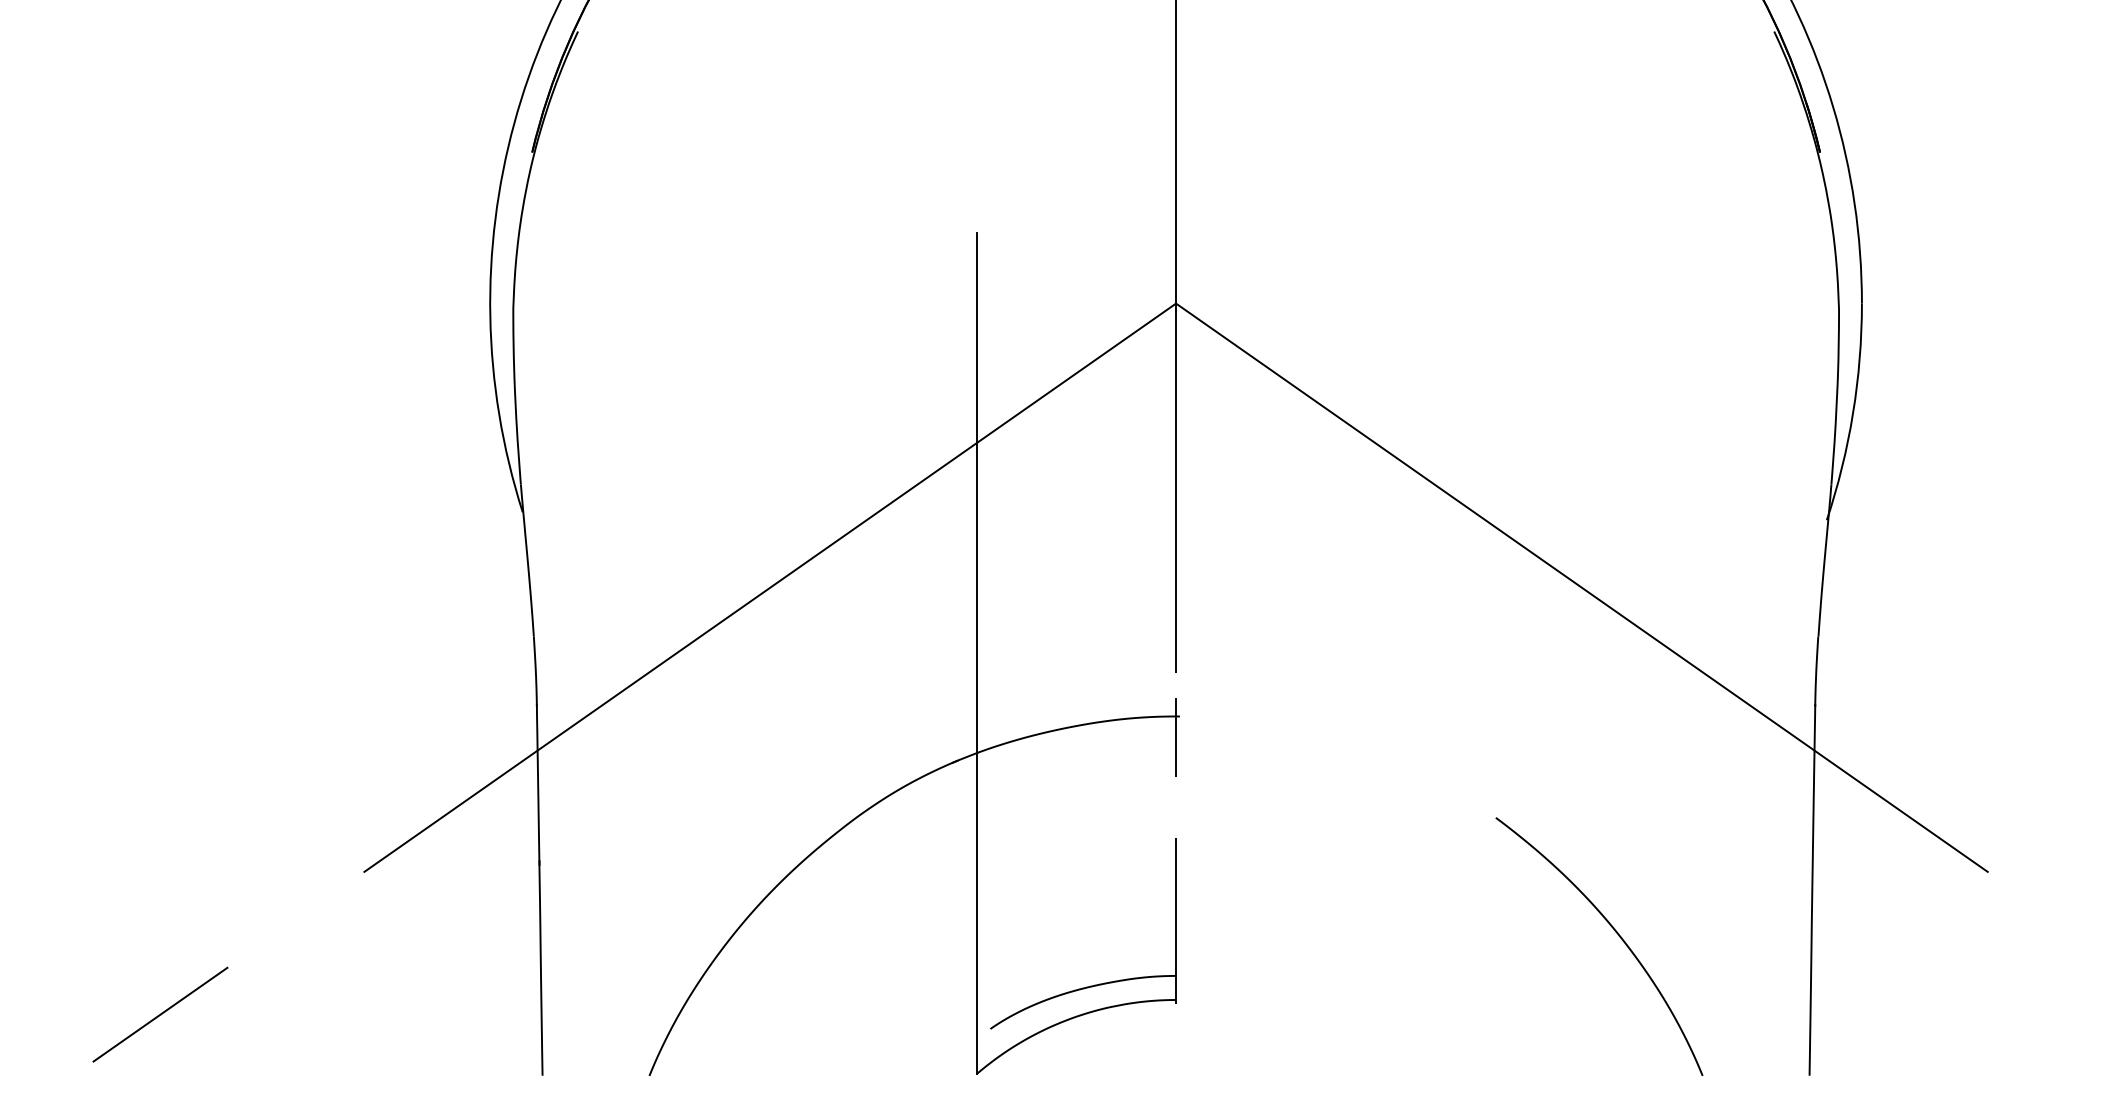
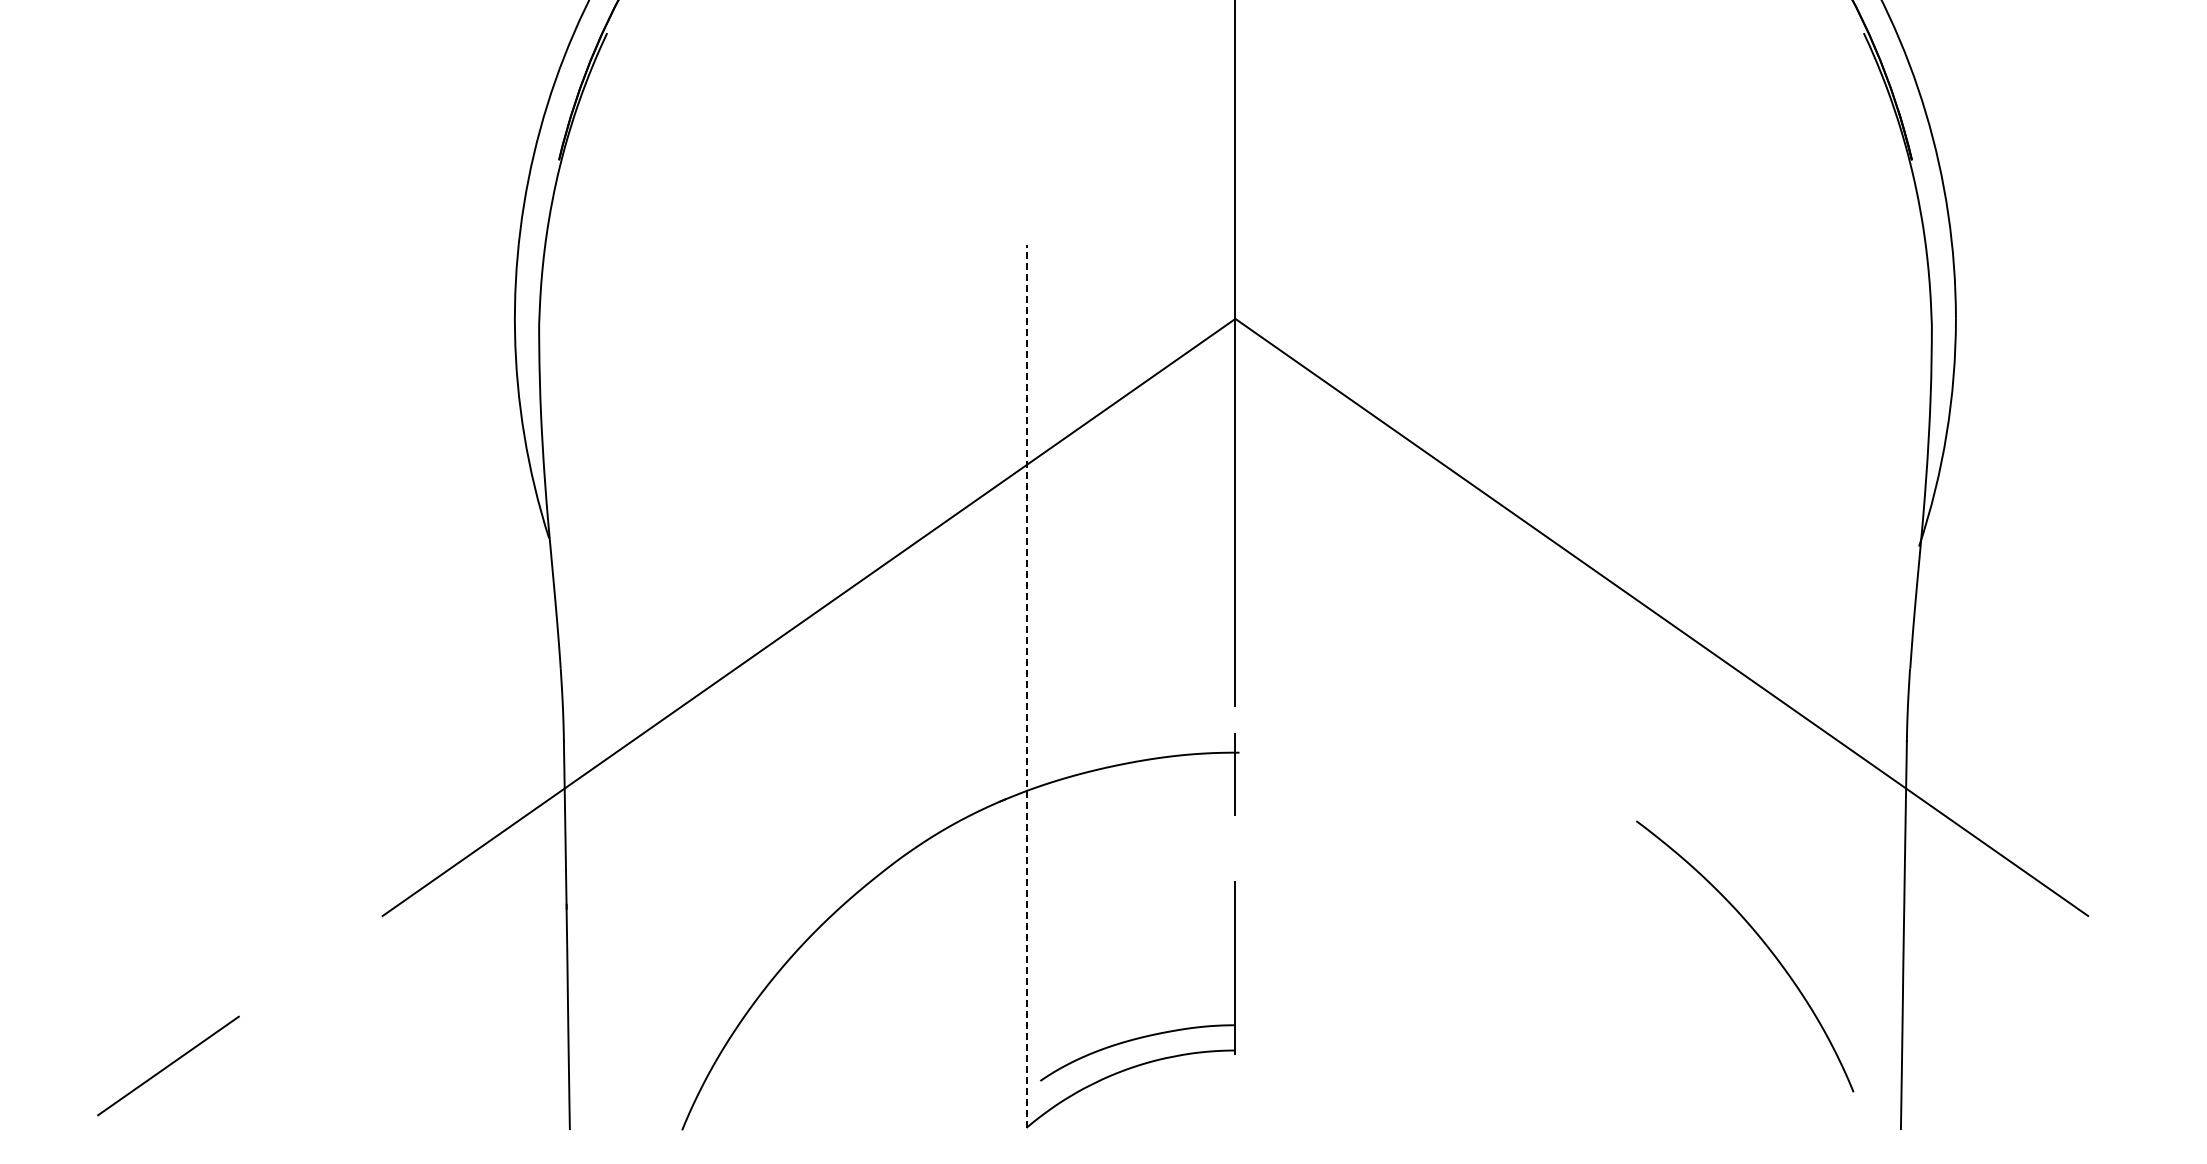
line: (977, 653) -> (1026, 686), solid -> dashed
curve: (1616, 934) -> (1763, 943), moved

